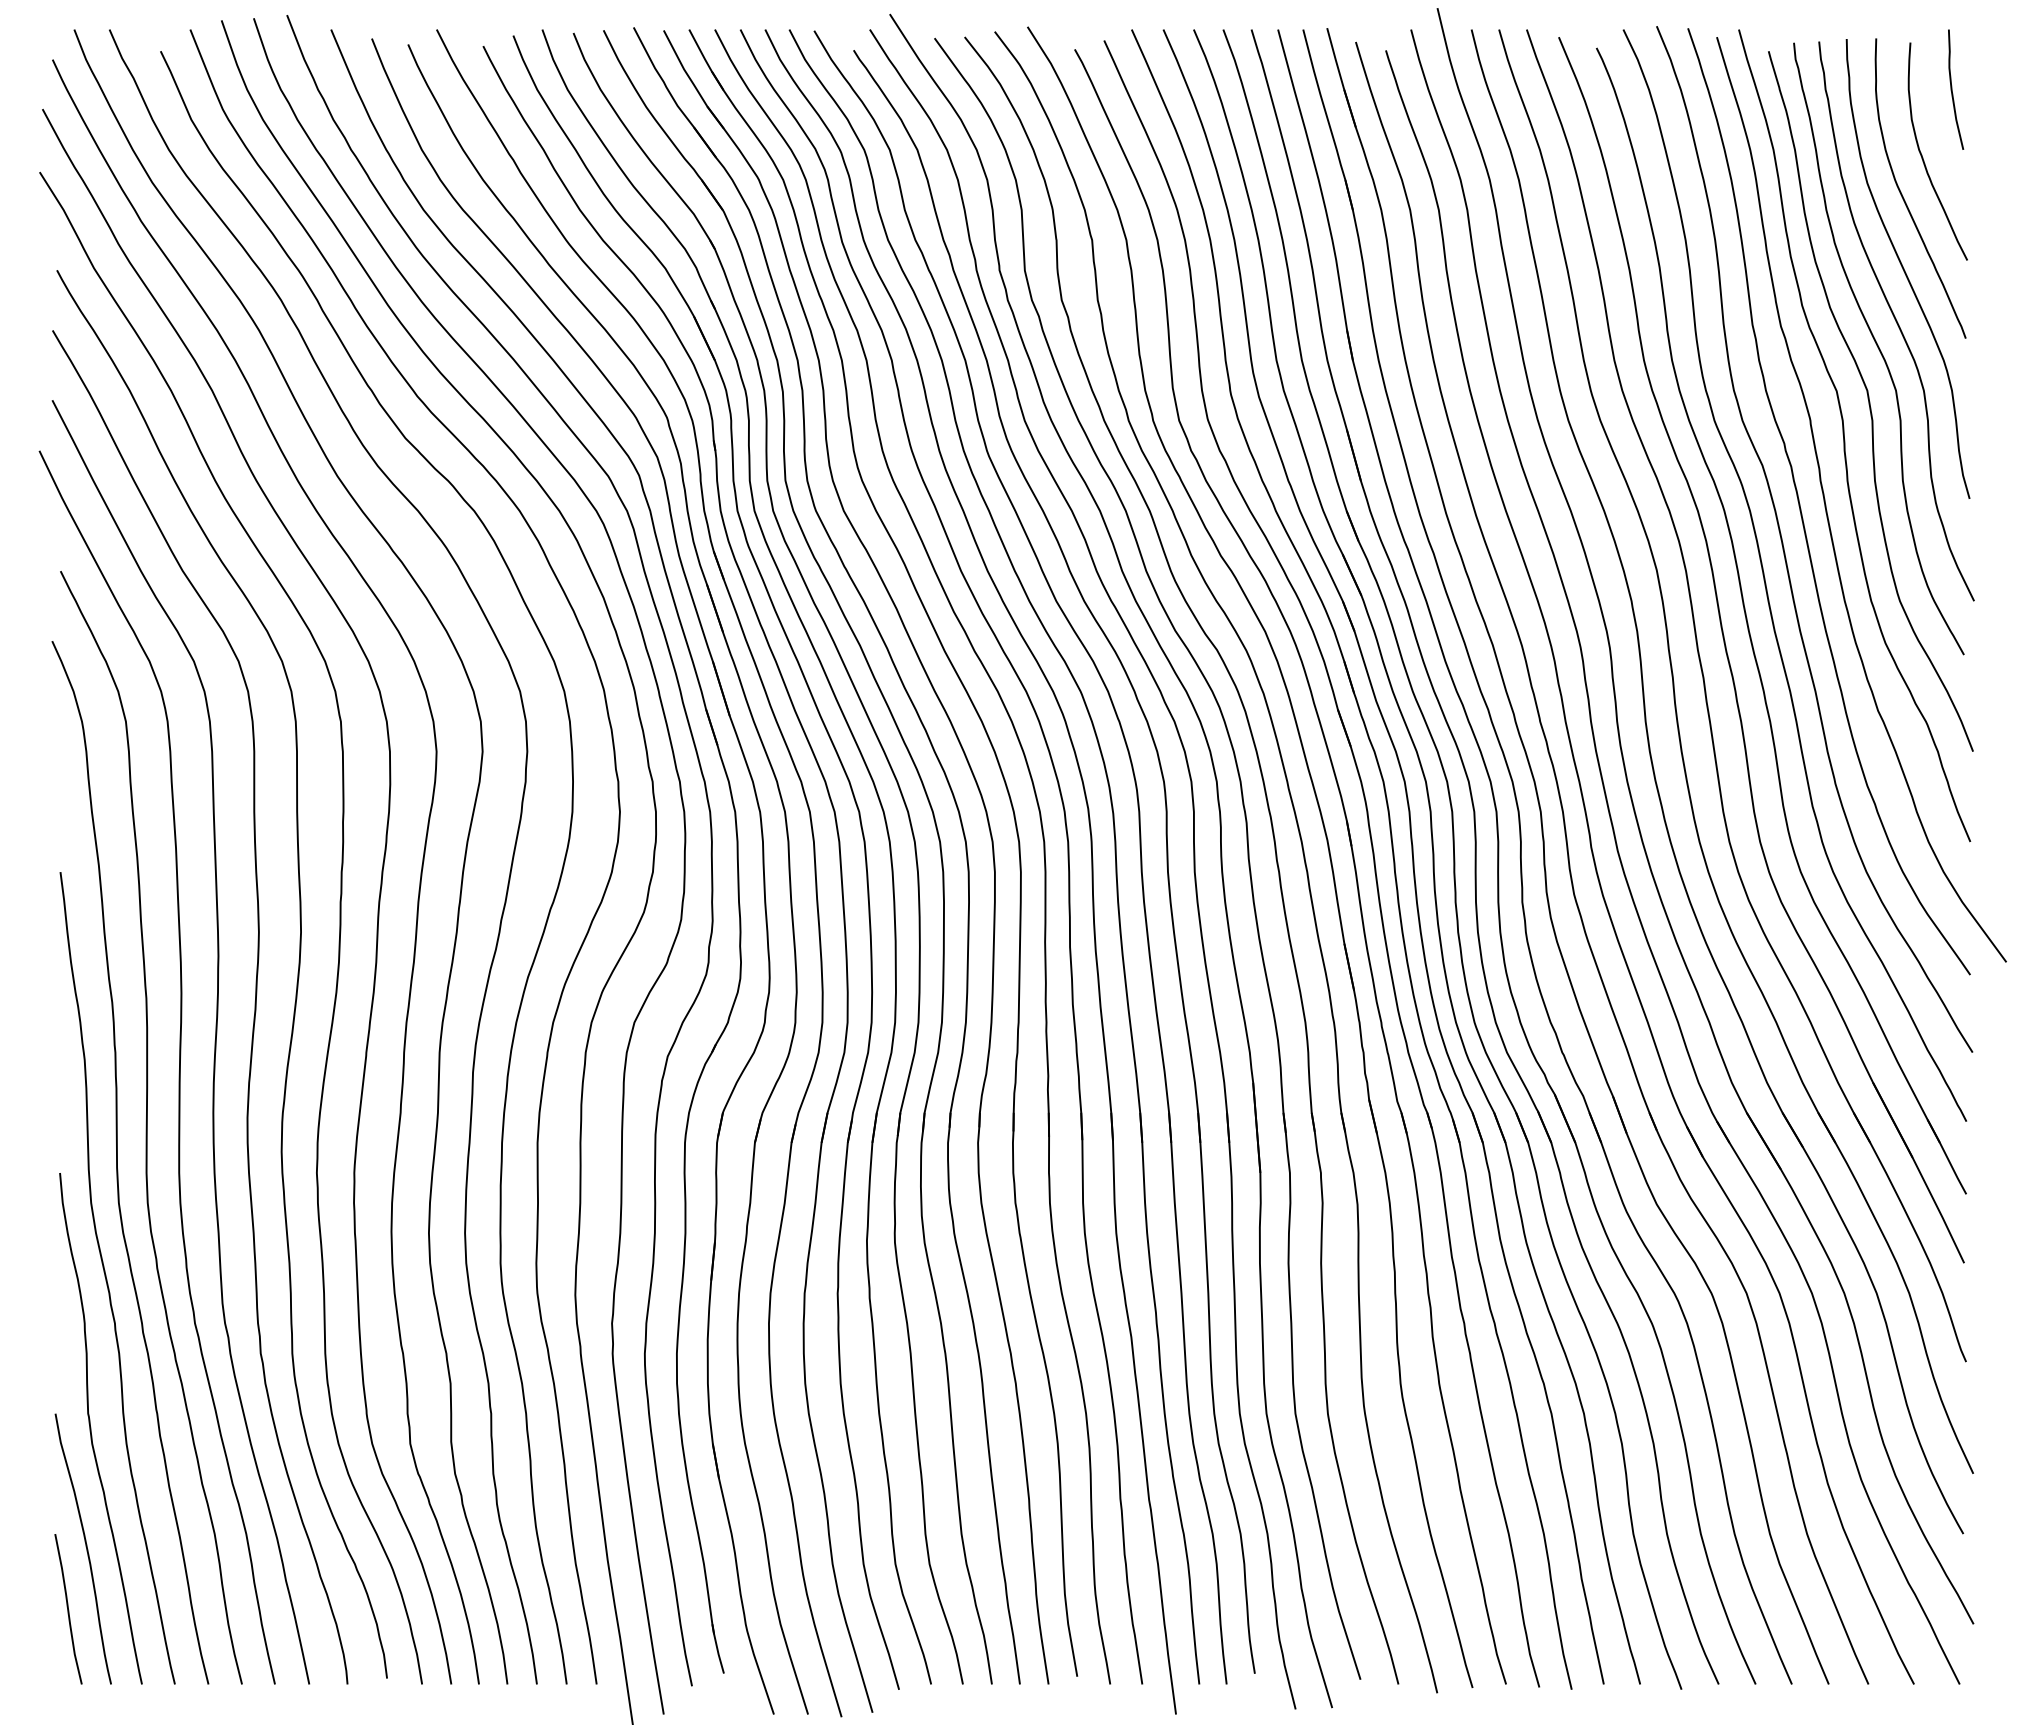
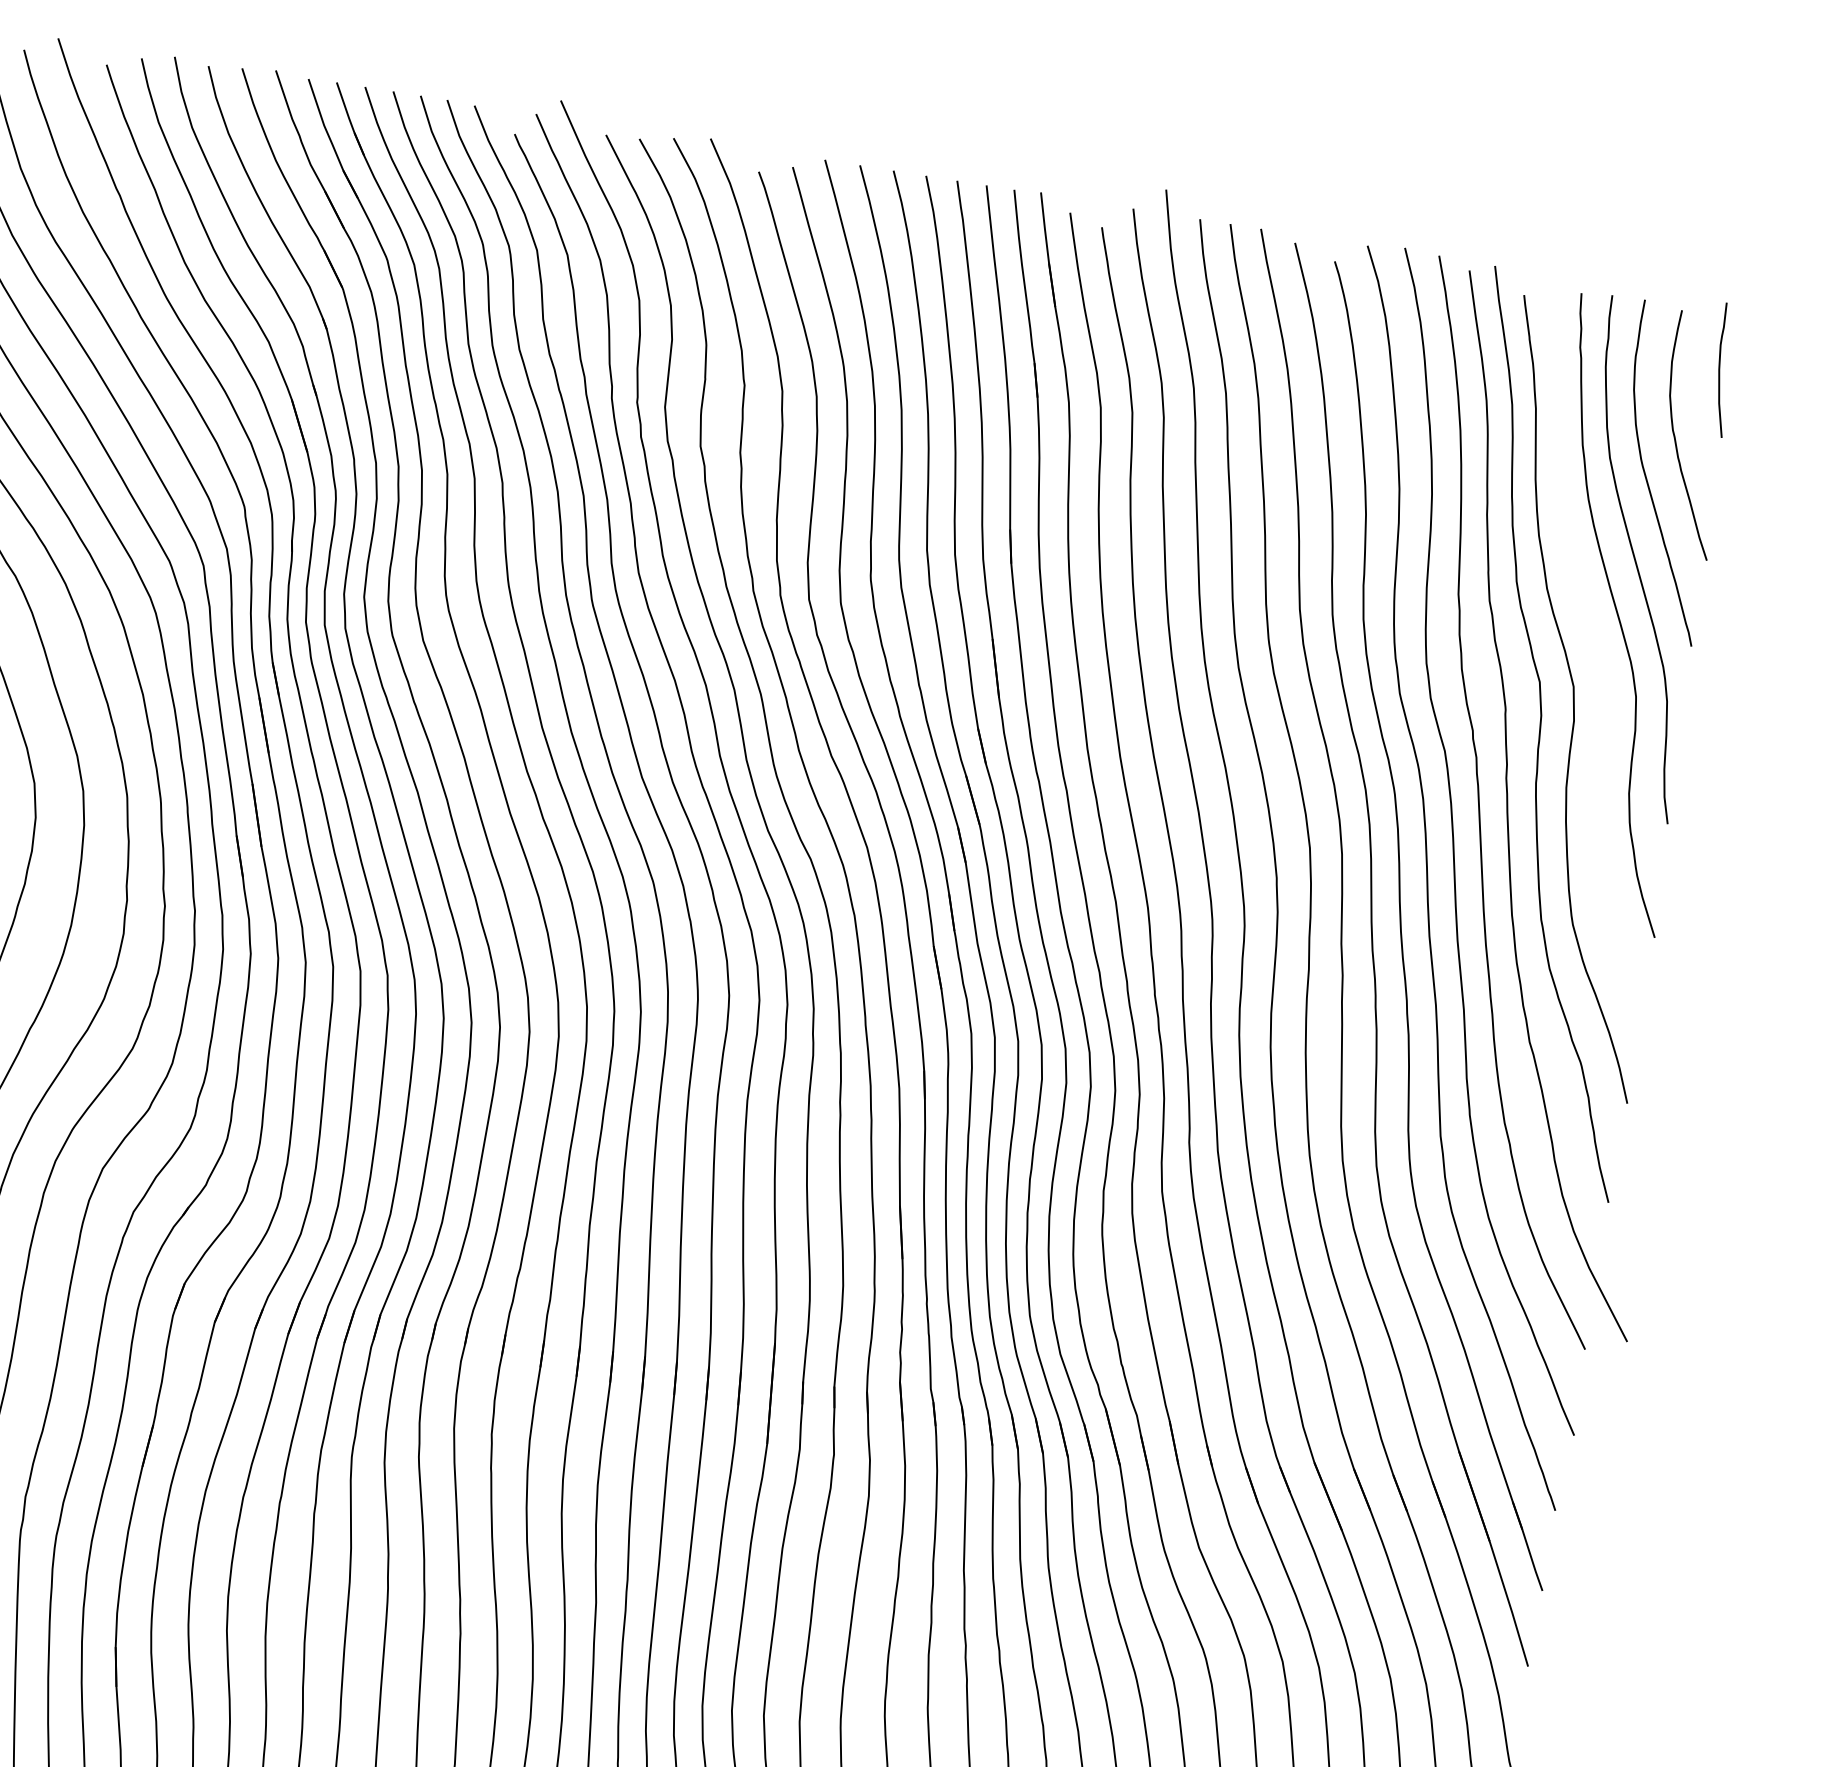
curve: (1878, 348) -> (1593, 642), removed

